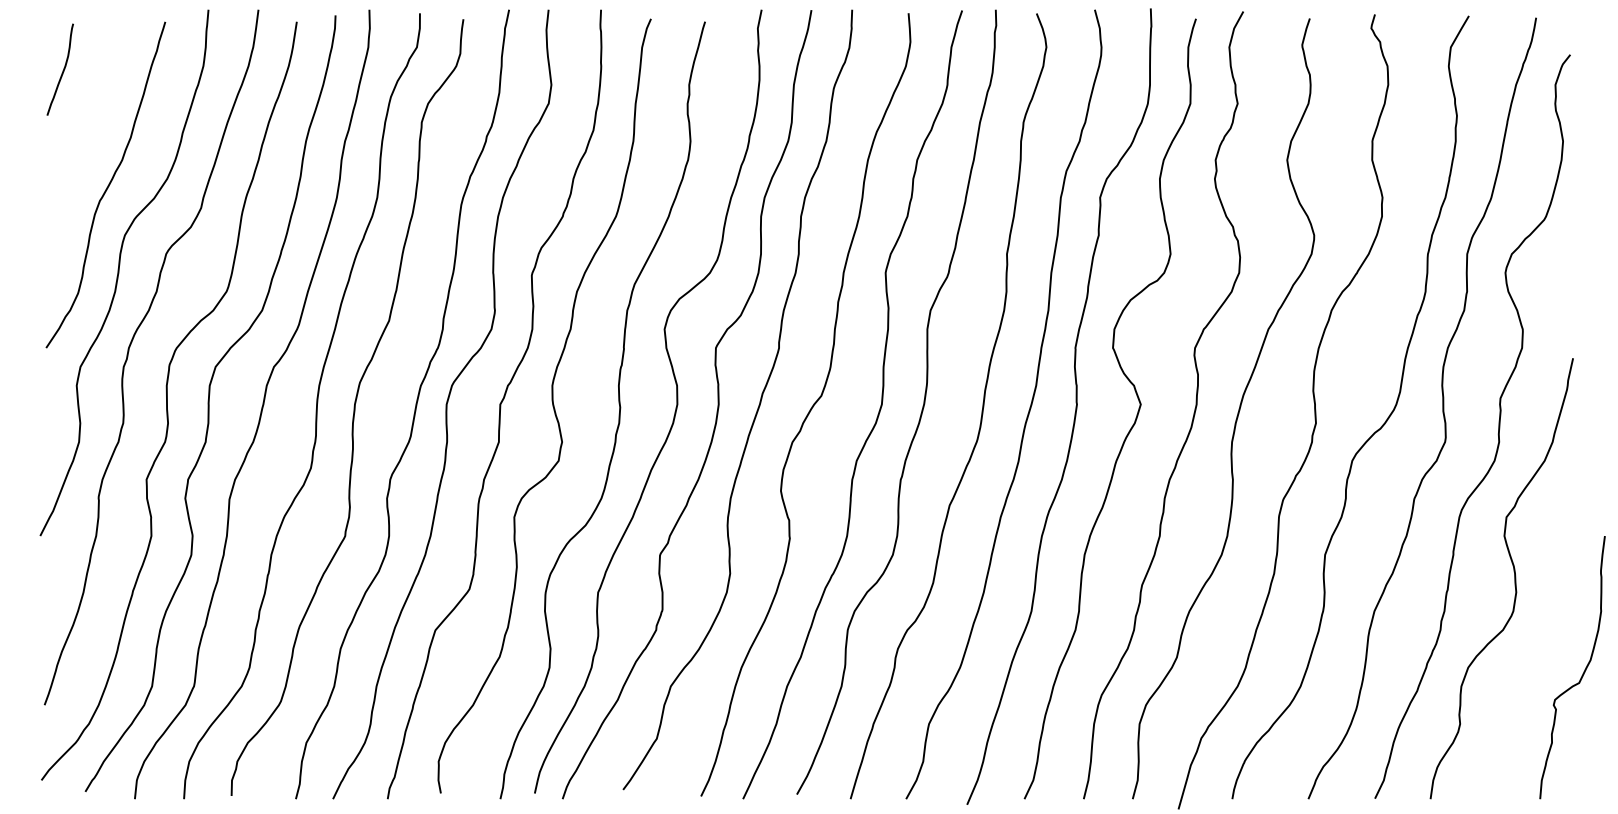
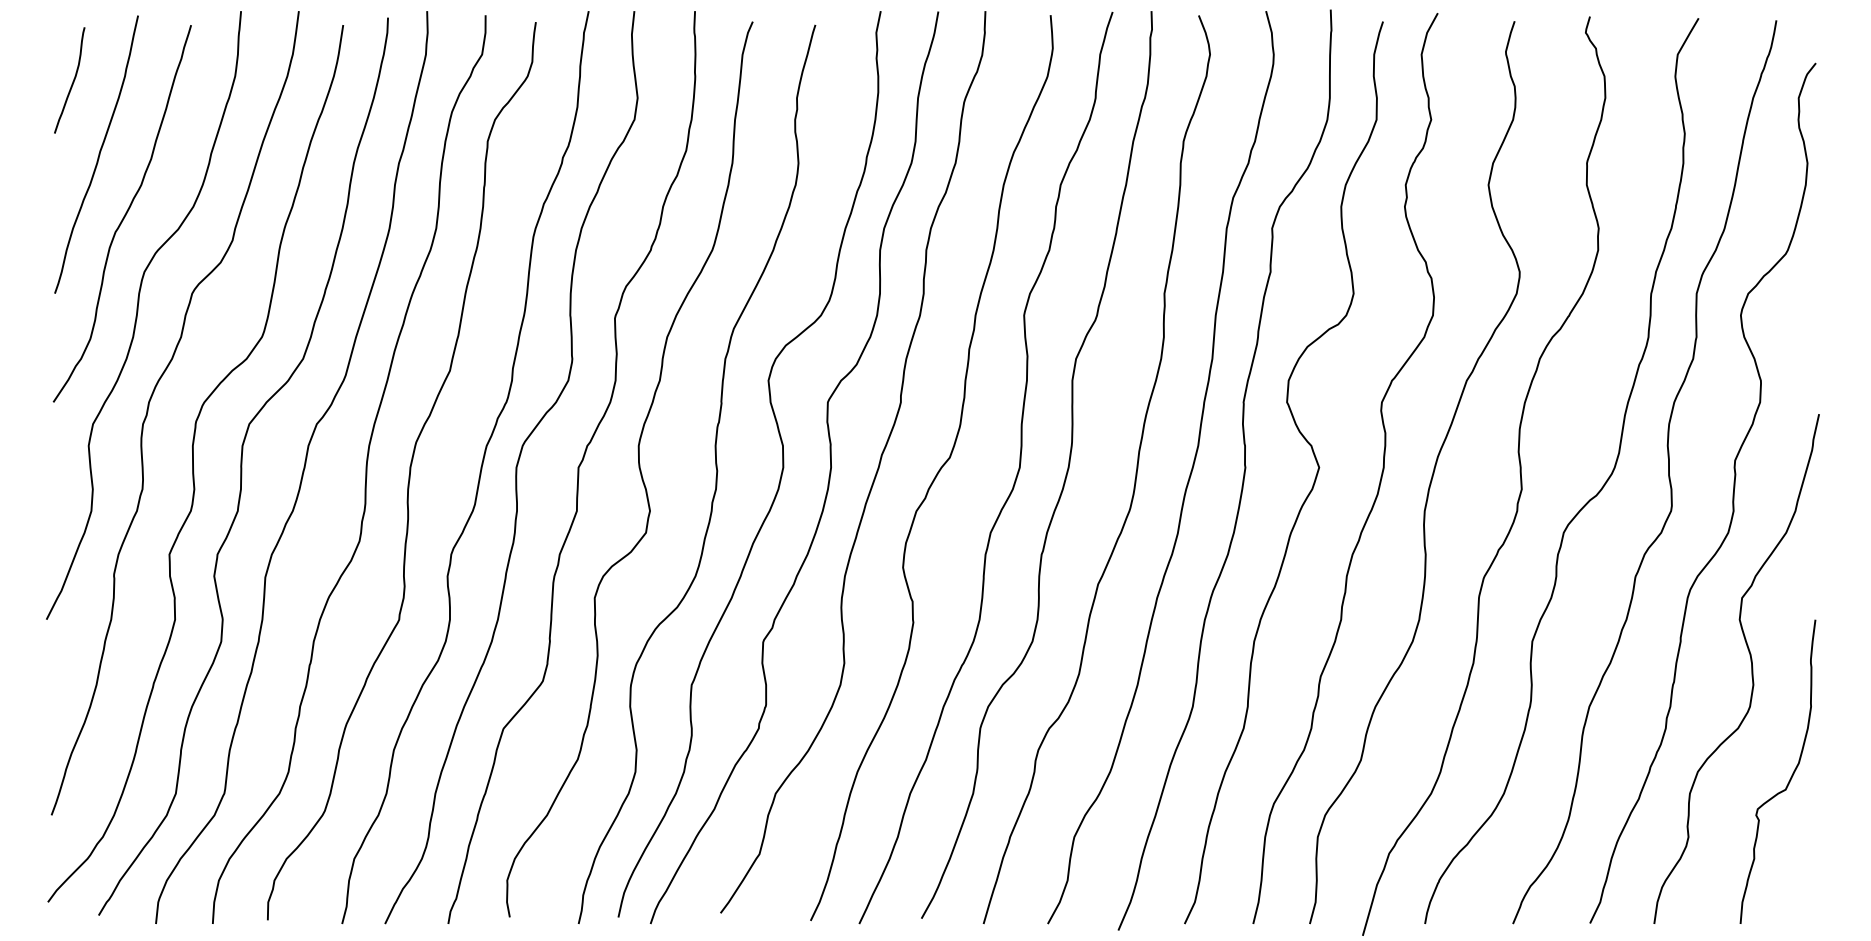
curve: (84, 134) -> (97, 155), added
curve: (1582, 673) -> (1789, 778), moved

